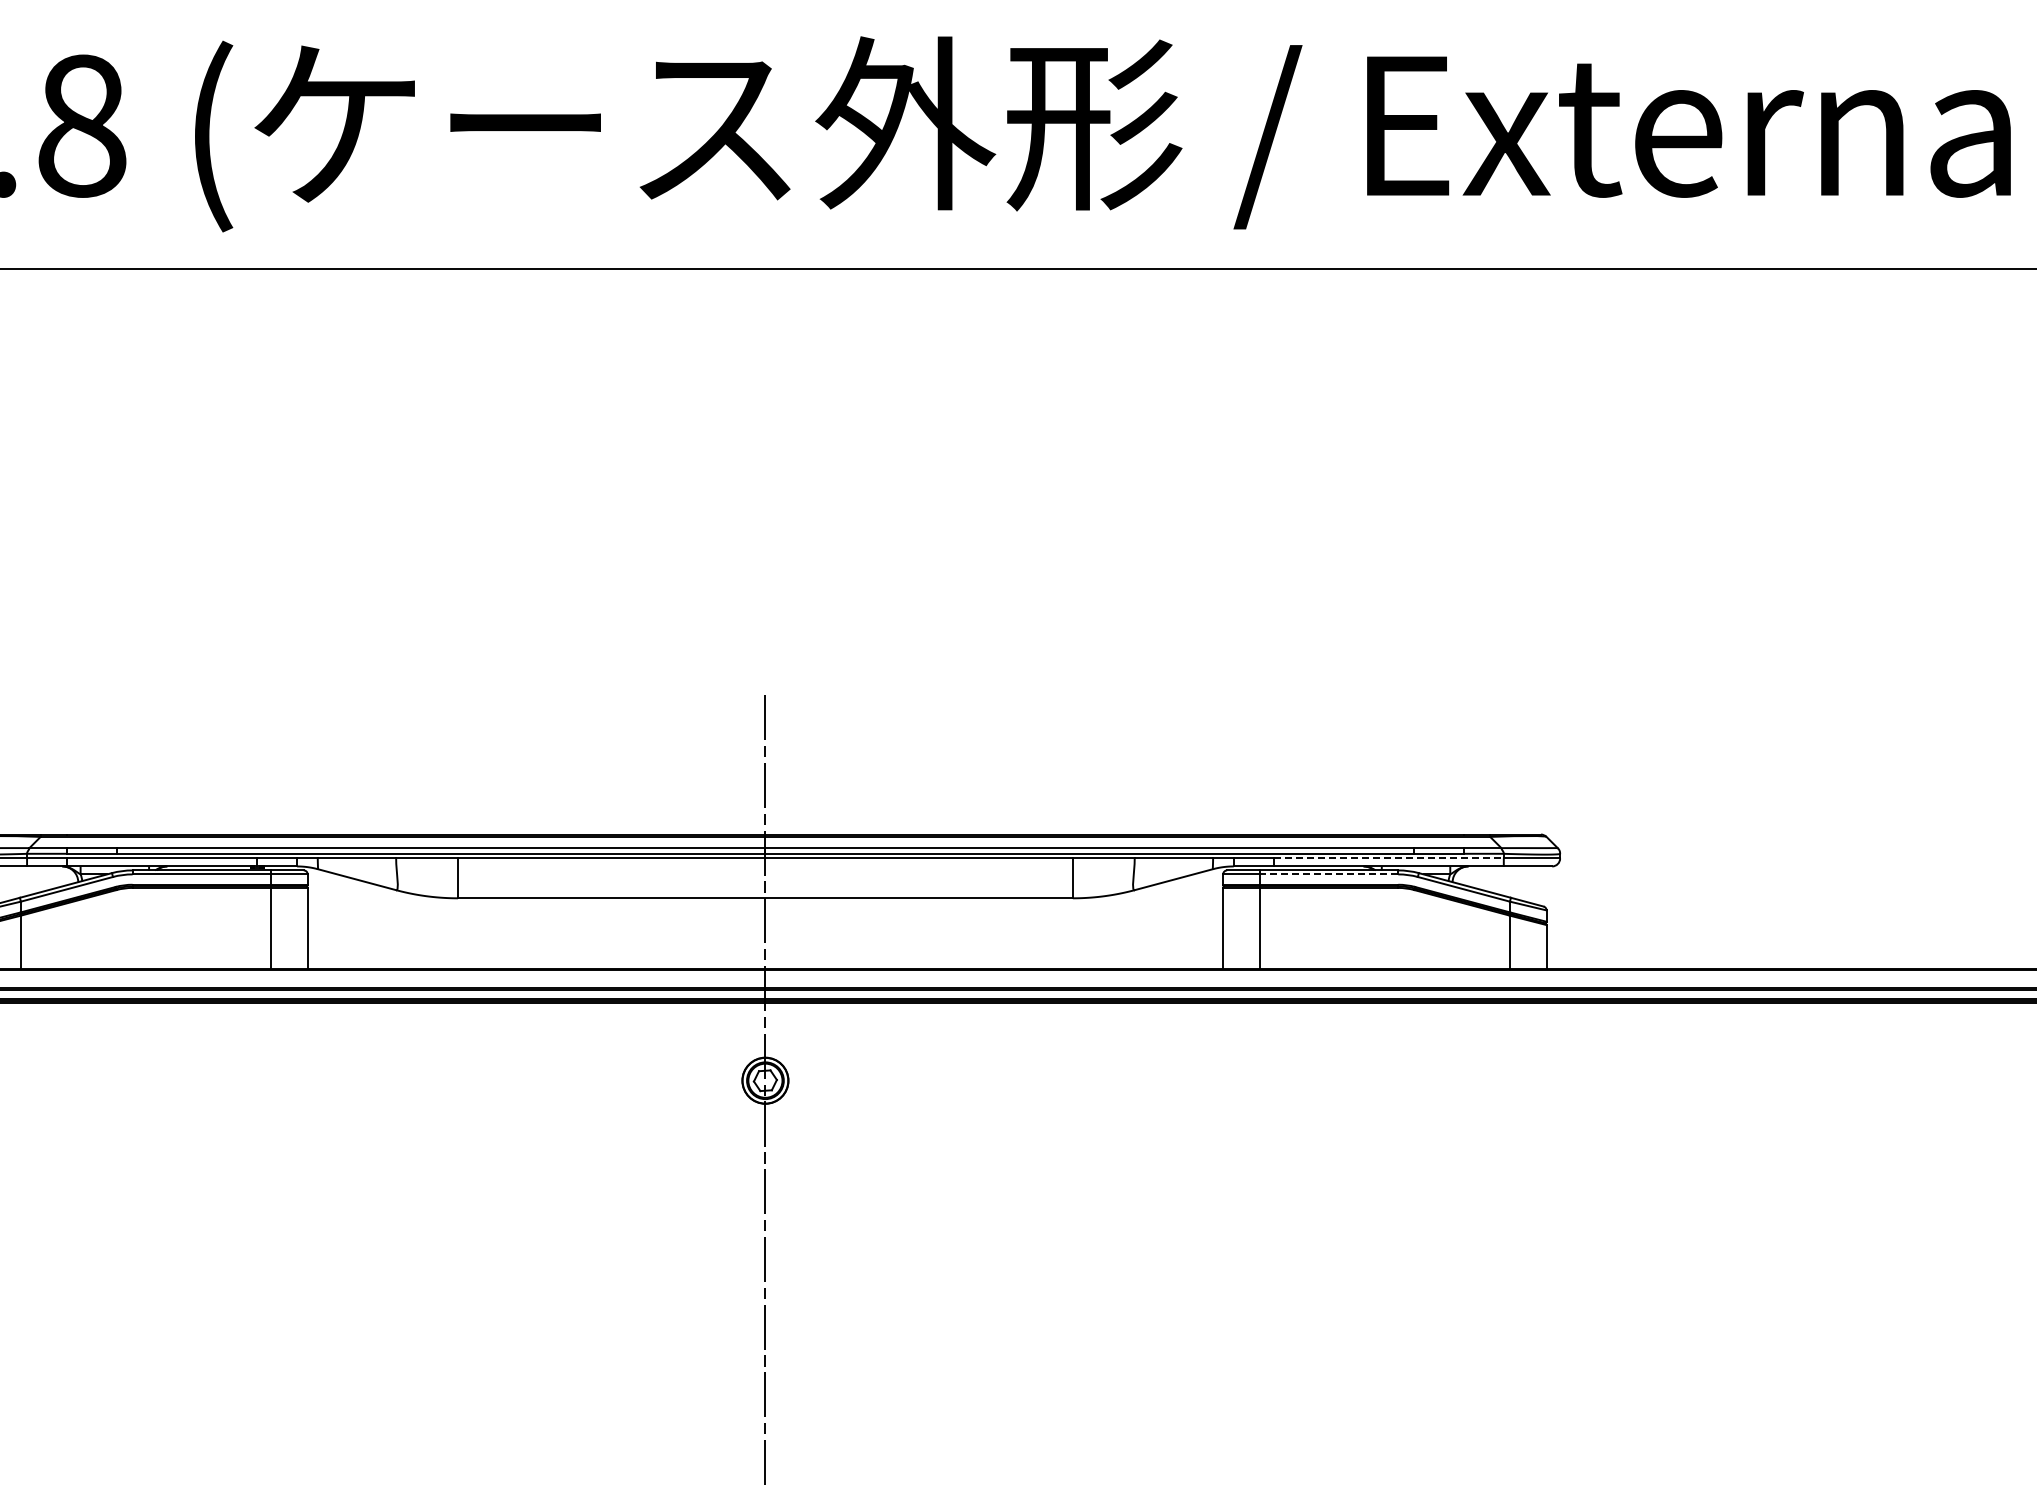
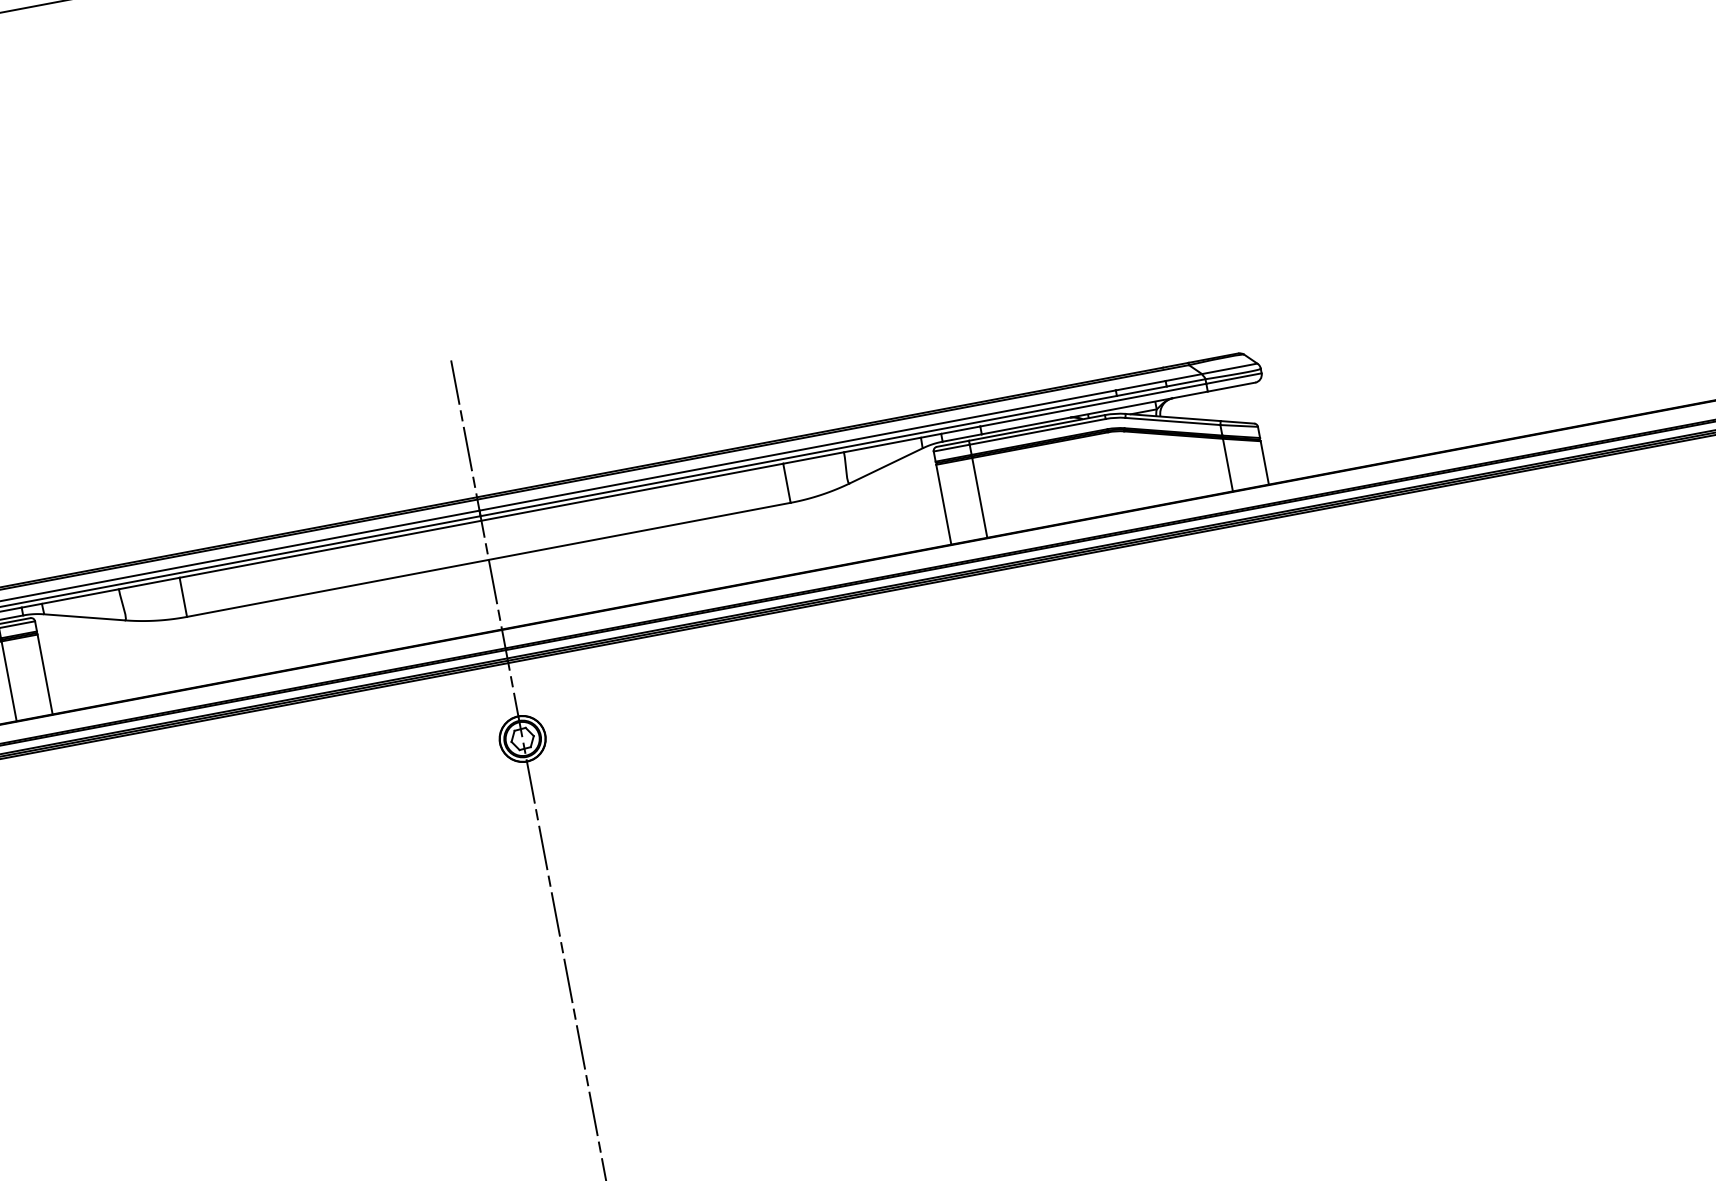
line: (1389, 858) -> (1094, 405), dashed -> solid
line: (1328, 874) -> (1037, 432), dashed -> solid

